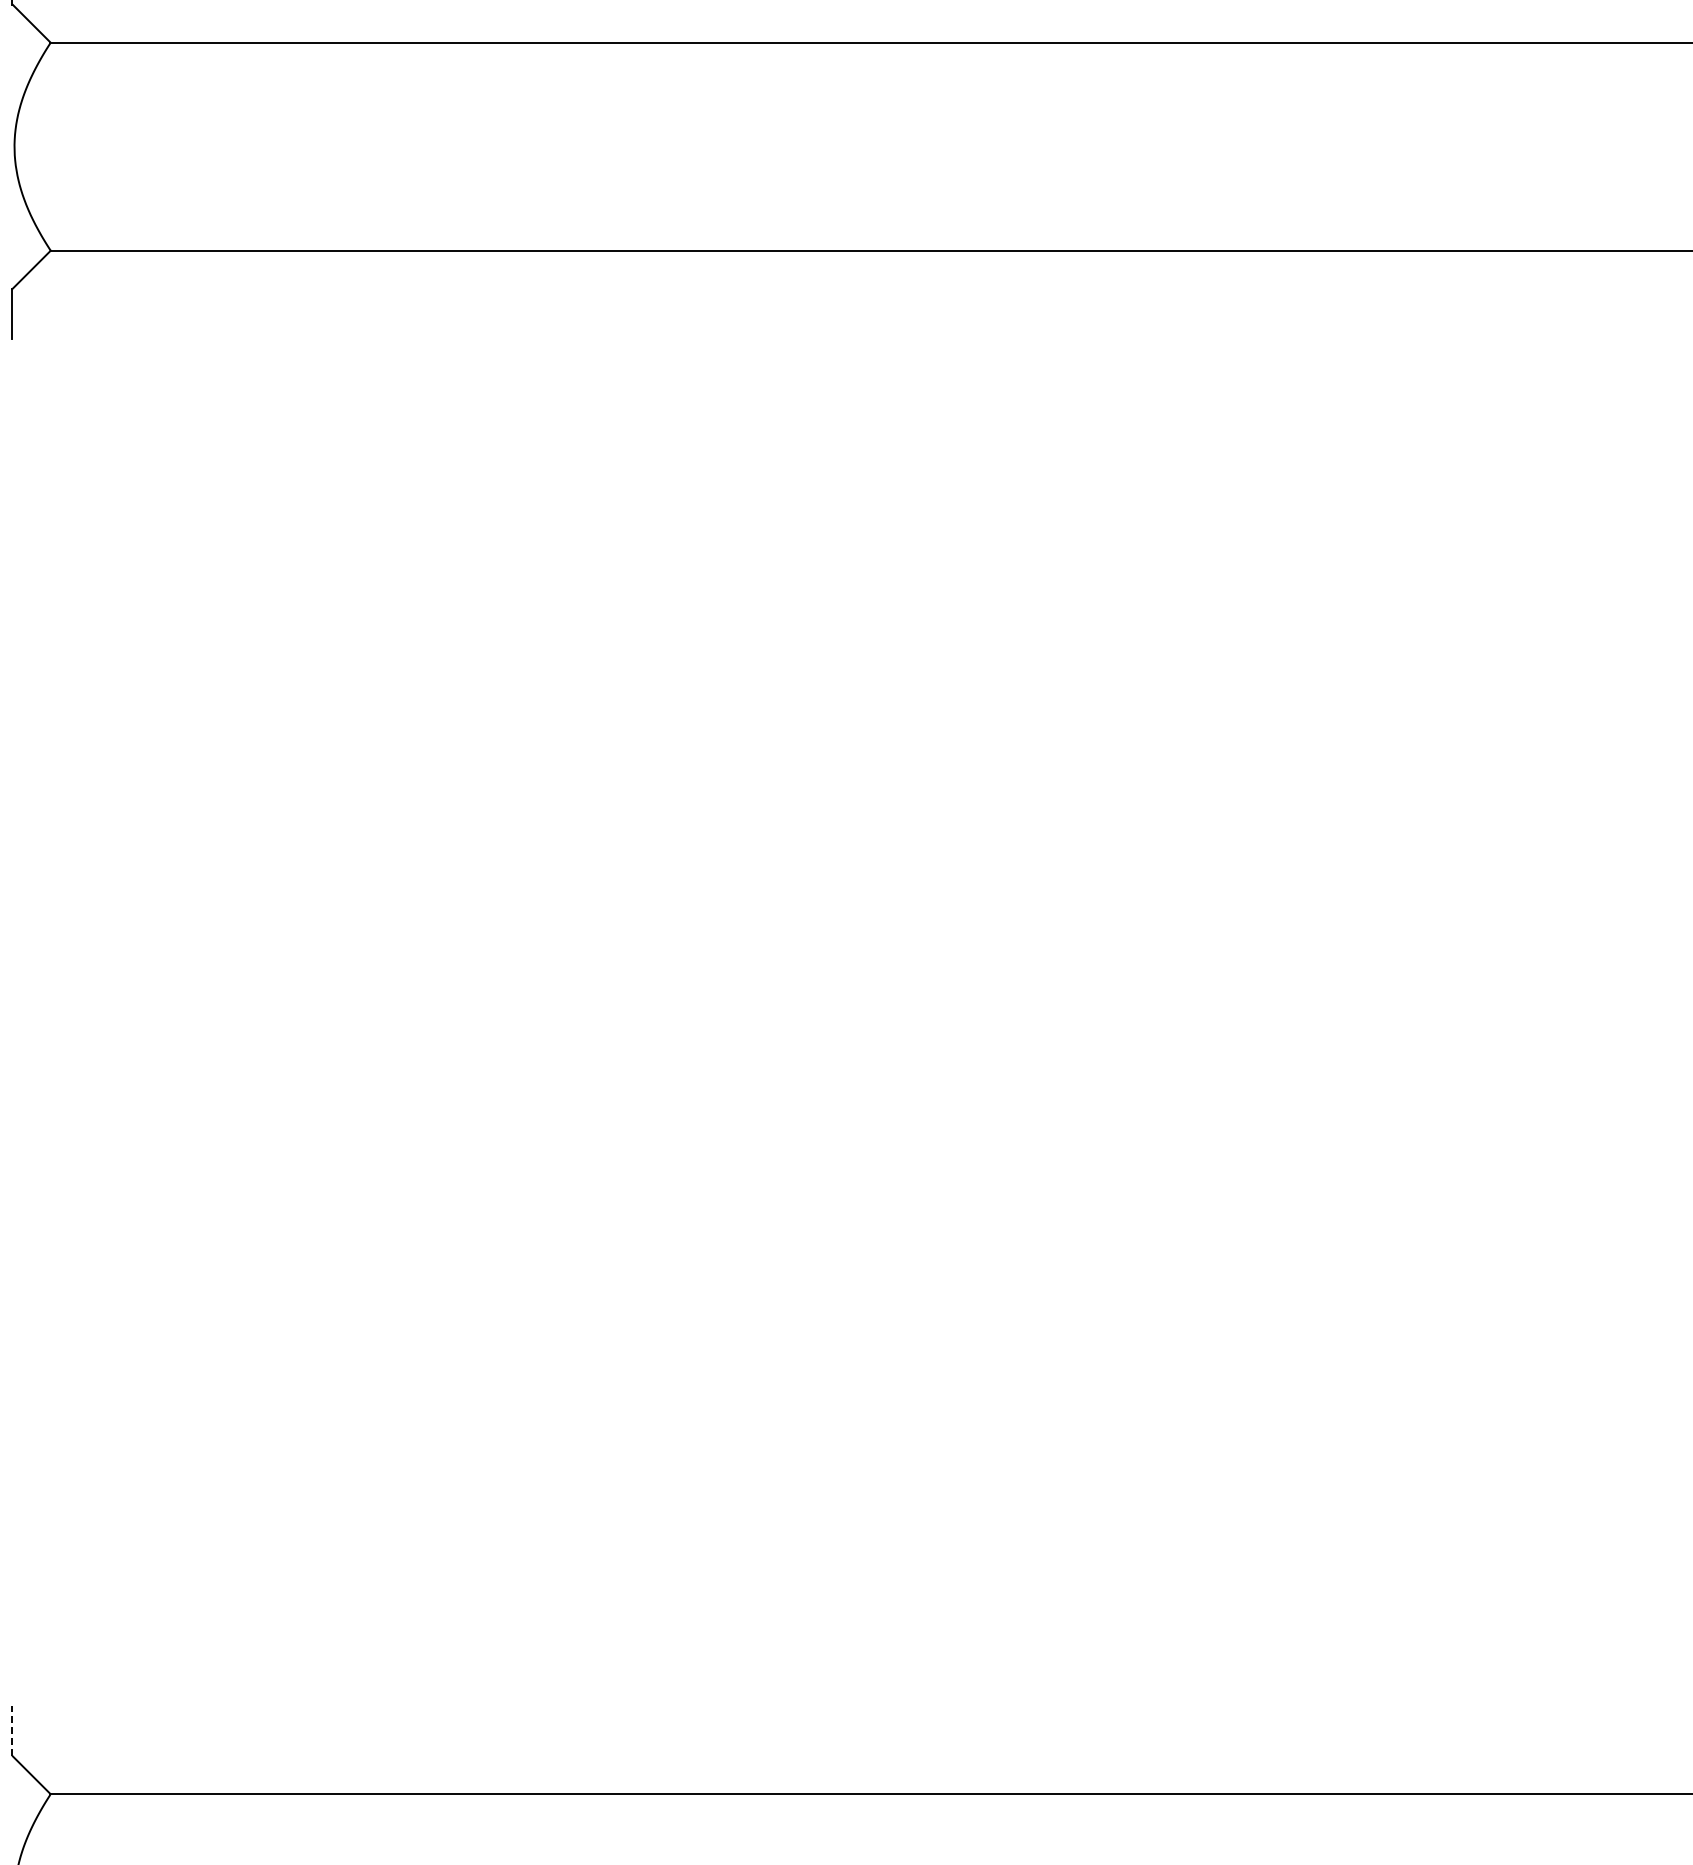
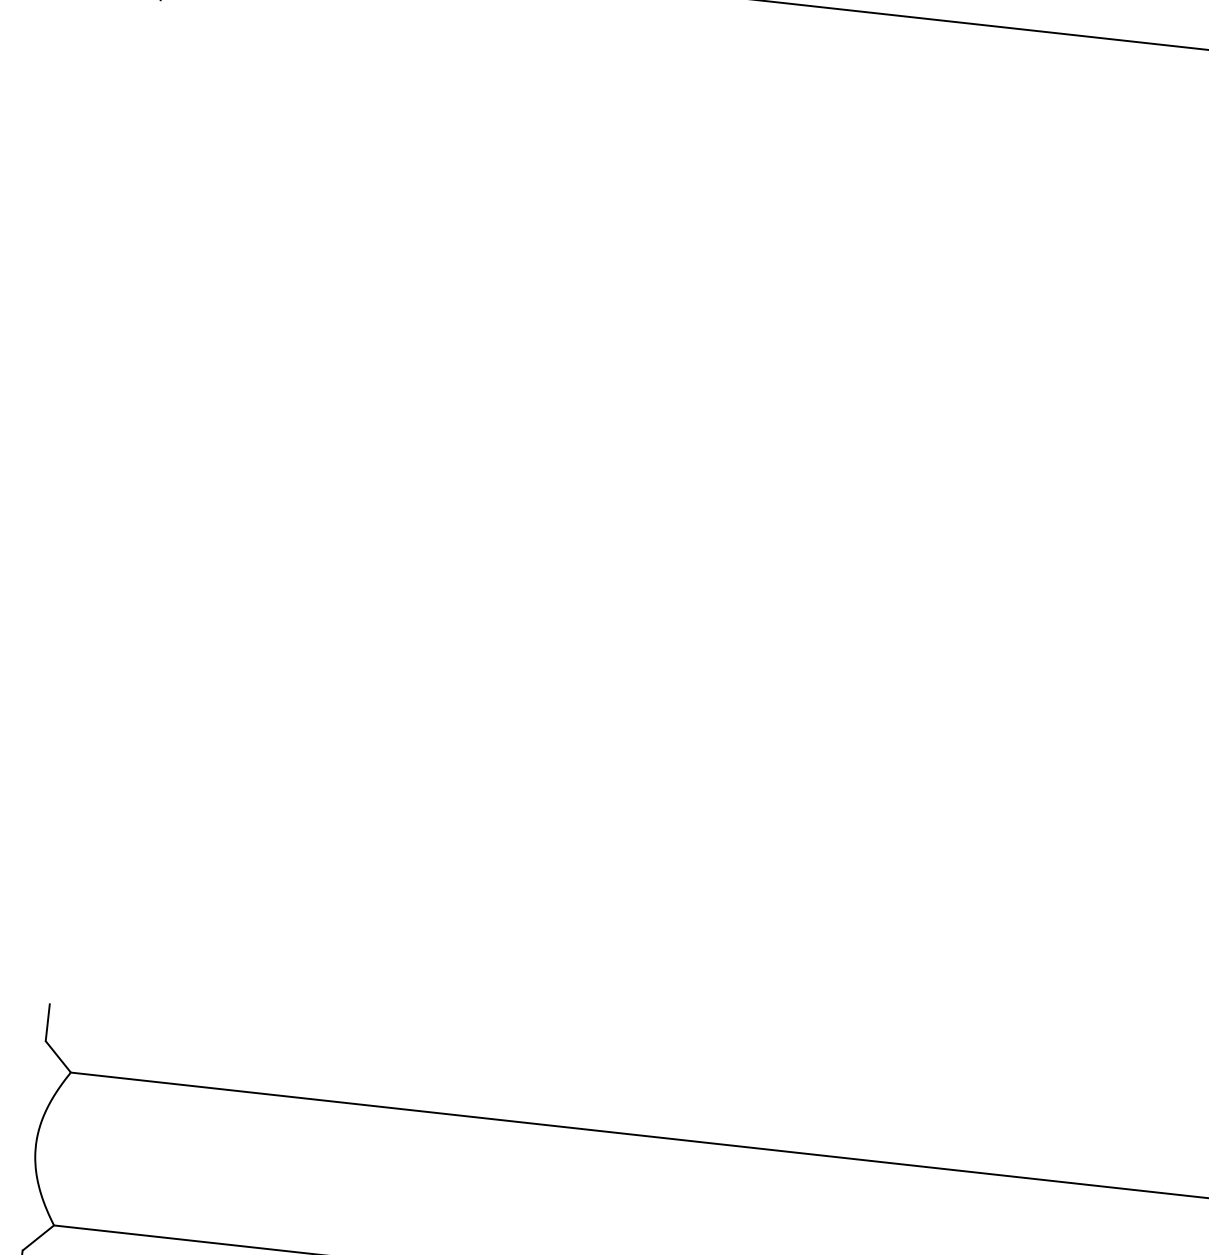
line: (12, 1730) -> (48, 1022), dashed -> solid

